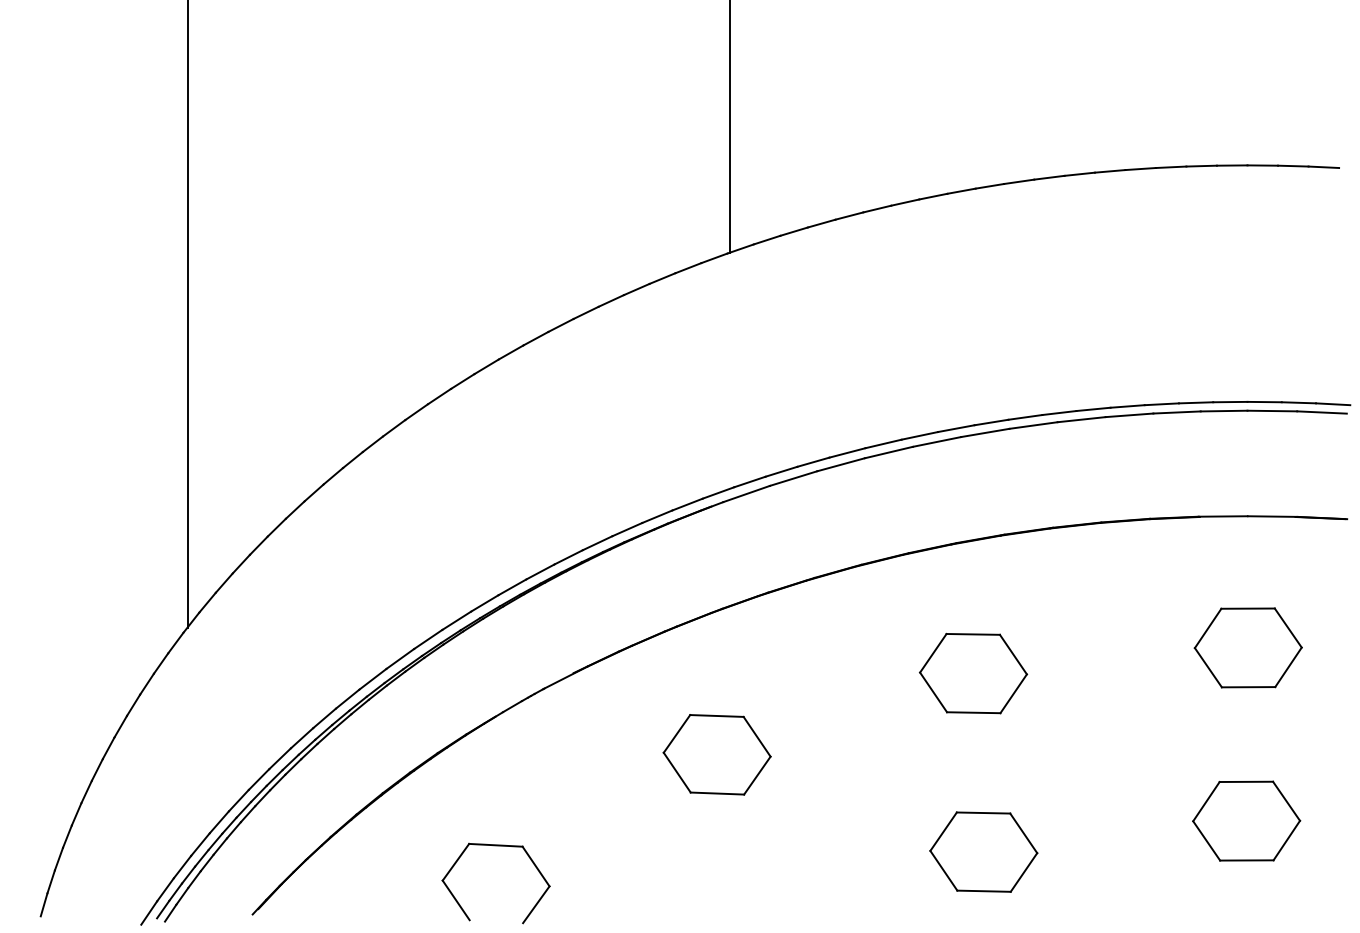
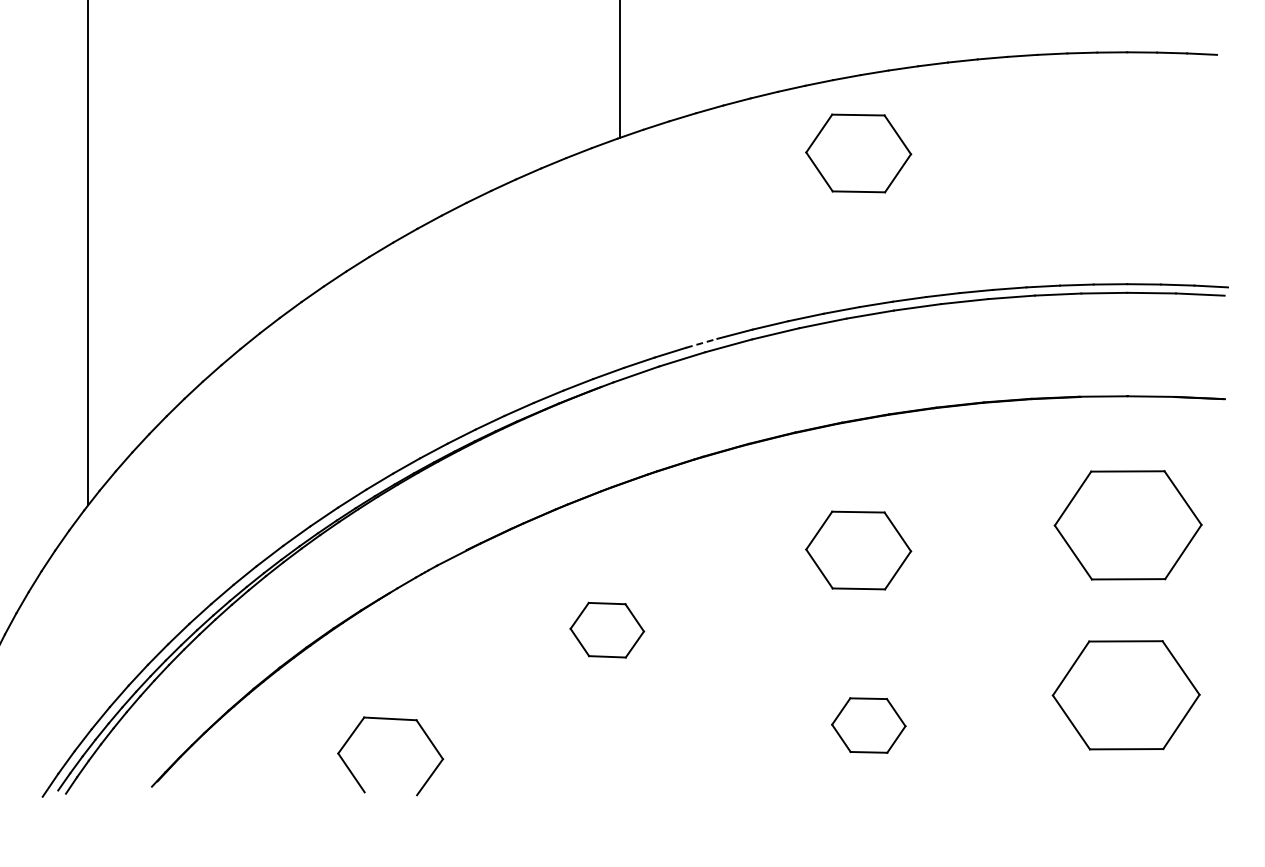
part: (973, 268) -> (858, 153), added
line: (813, 462) -> (701, 343), solid -> dashed
part: (1247, 647) -> (1127, 524), size x1.4
part: (716, 754) -> (606, 629), size x0.7
part: (1246, 820) -> (1126, 694), size x1.4
part: (983, 851) -> (868, 724), size x0.7

